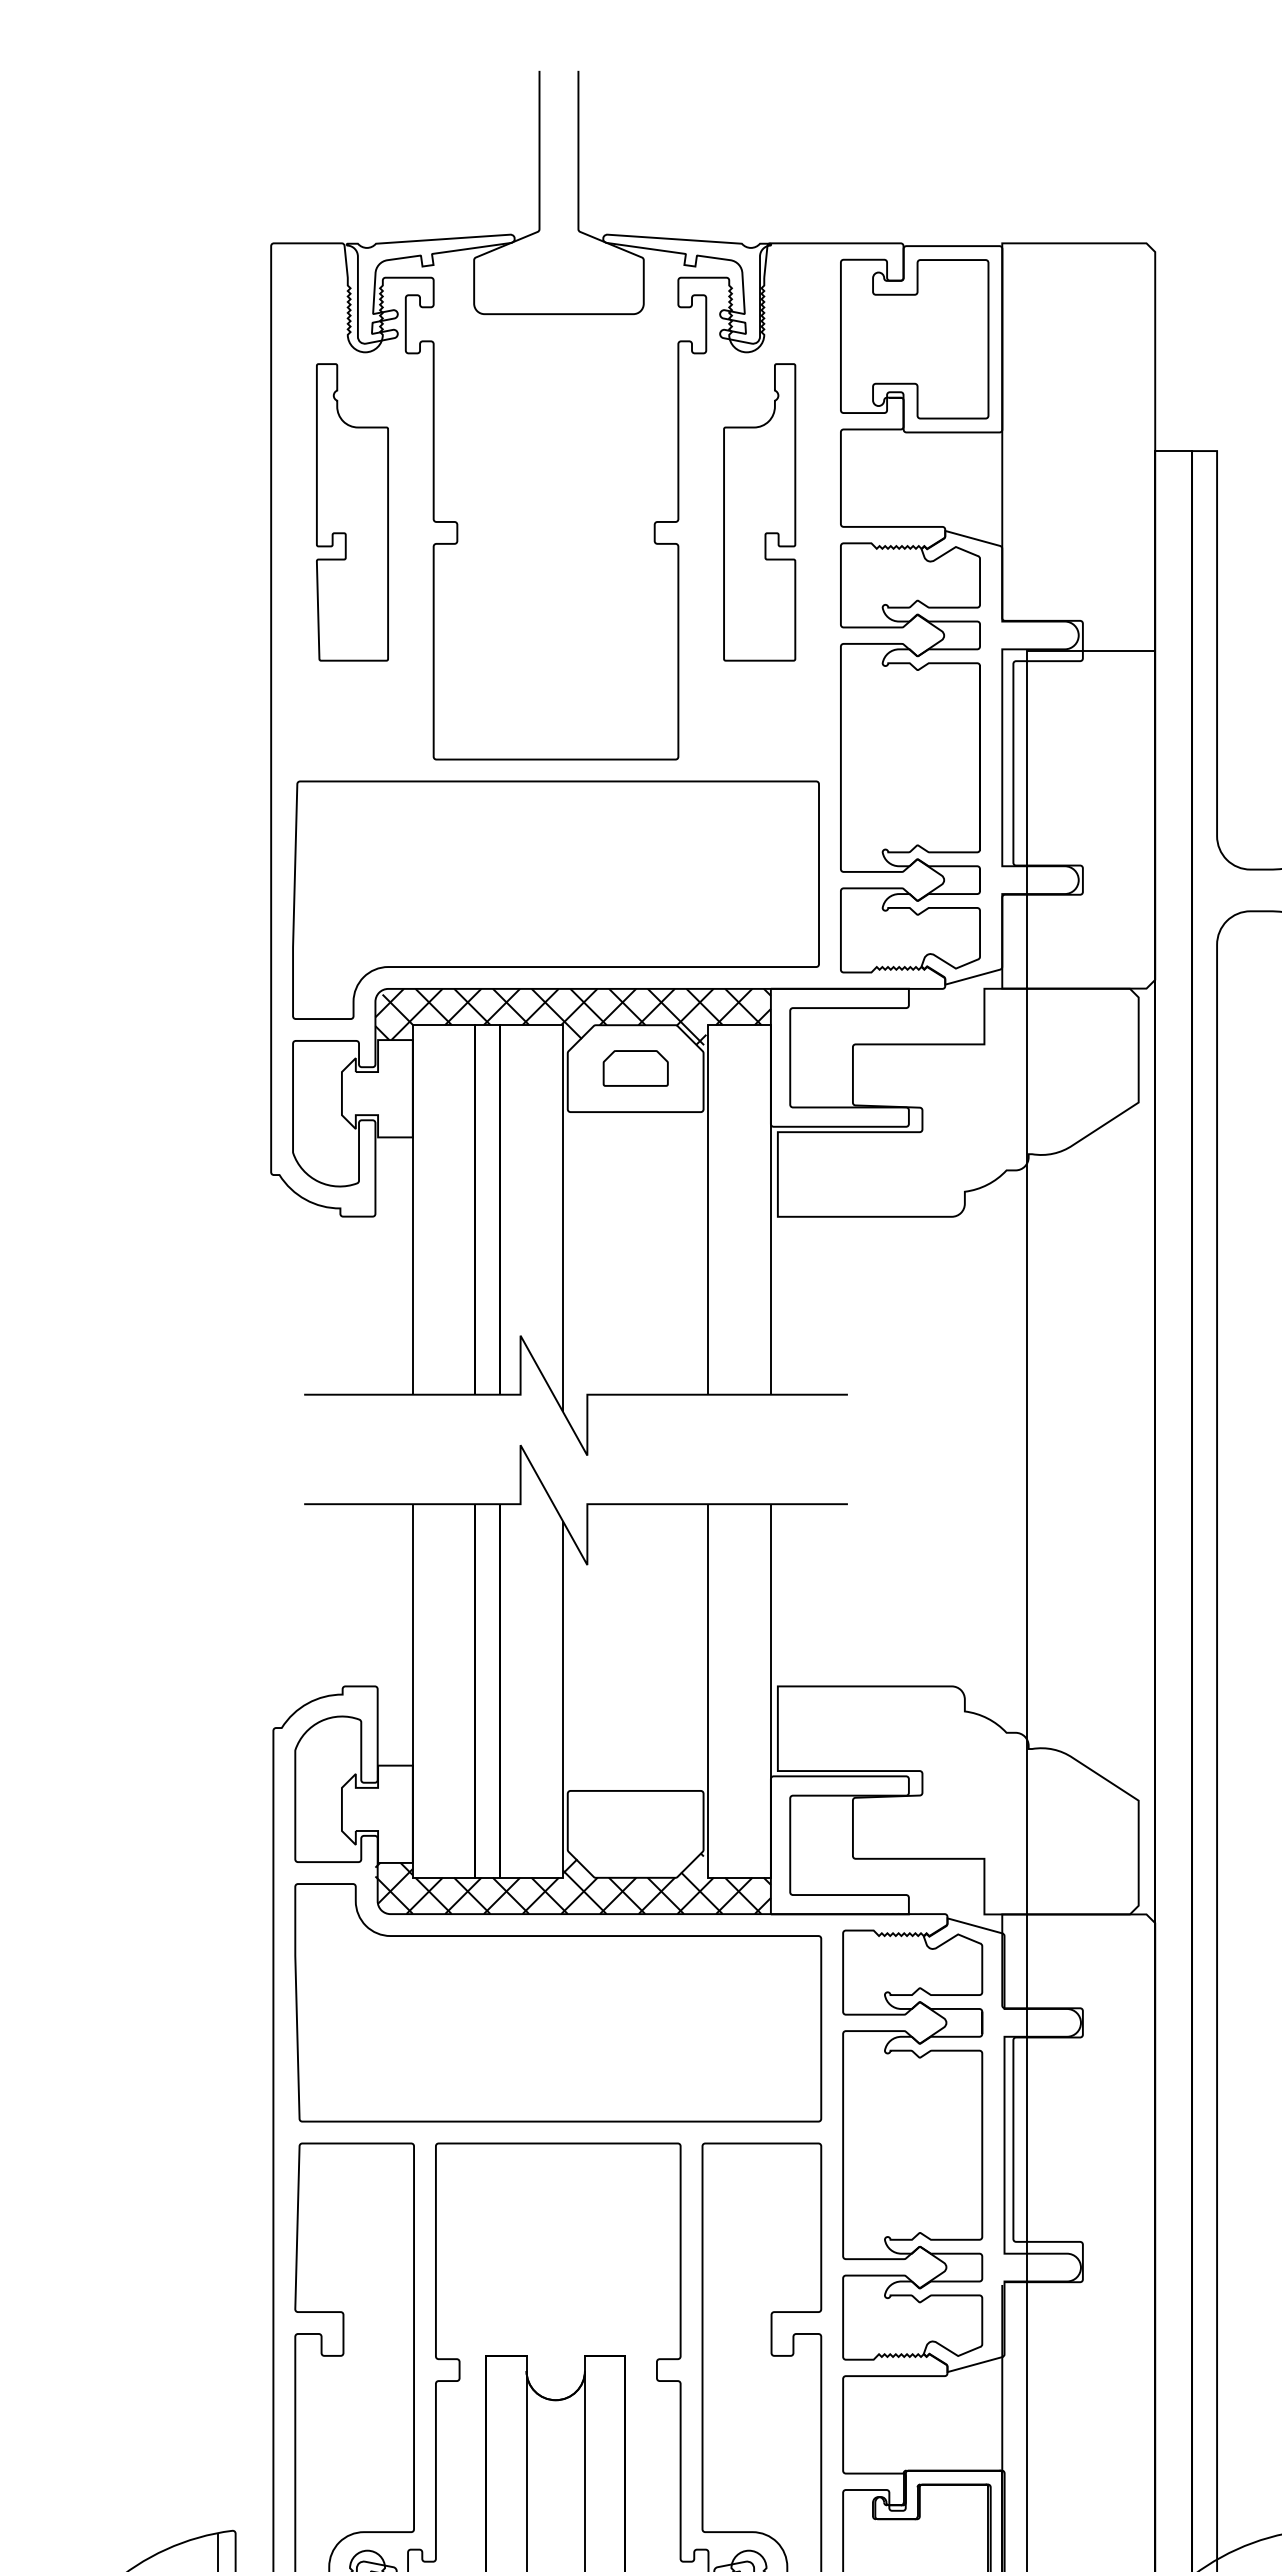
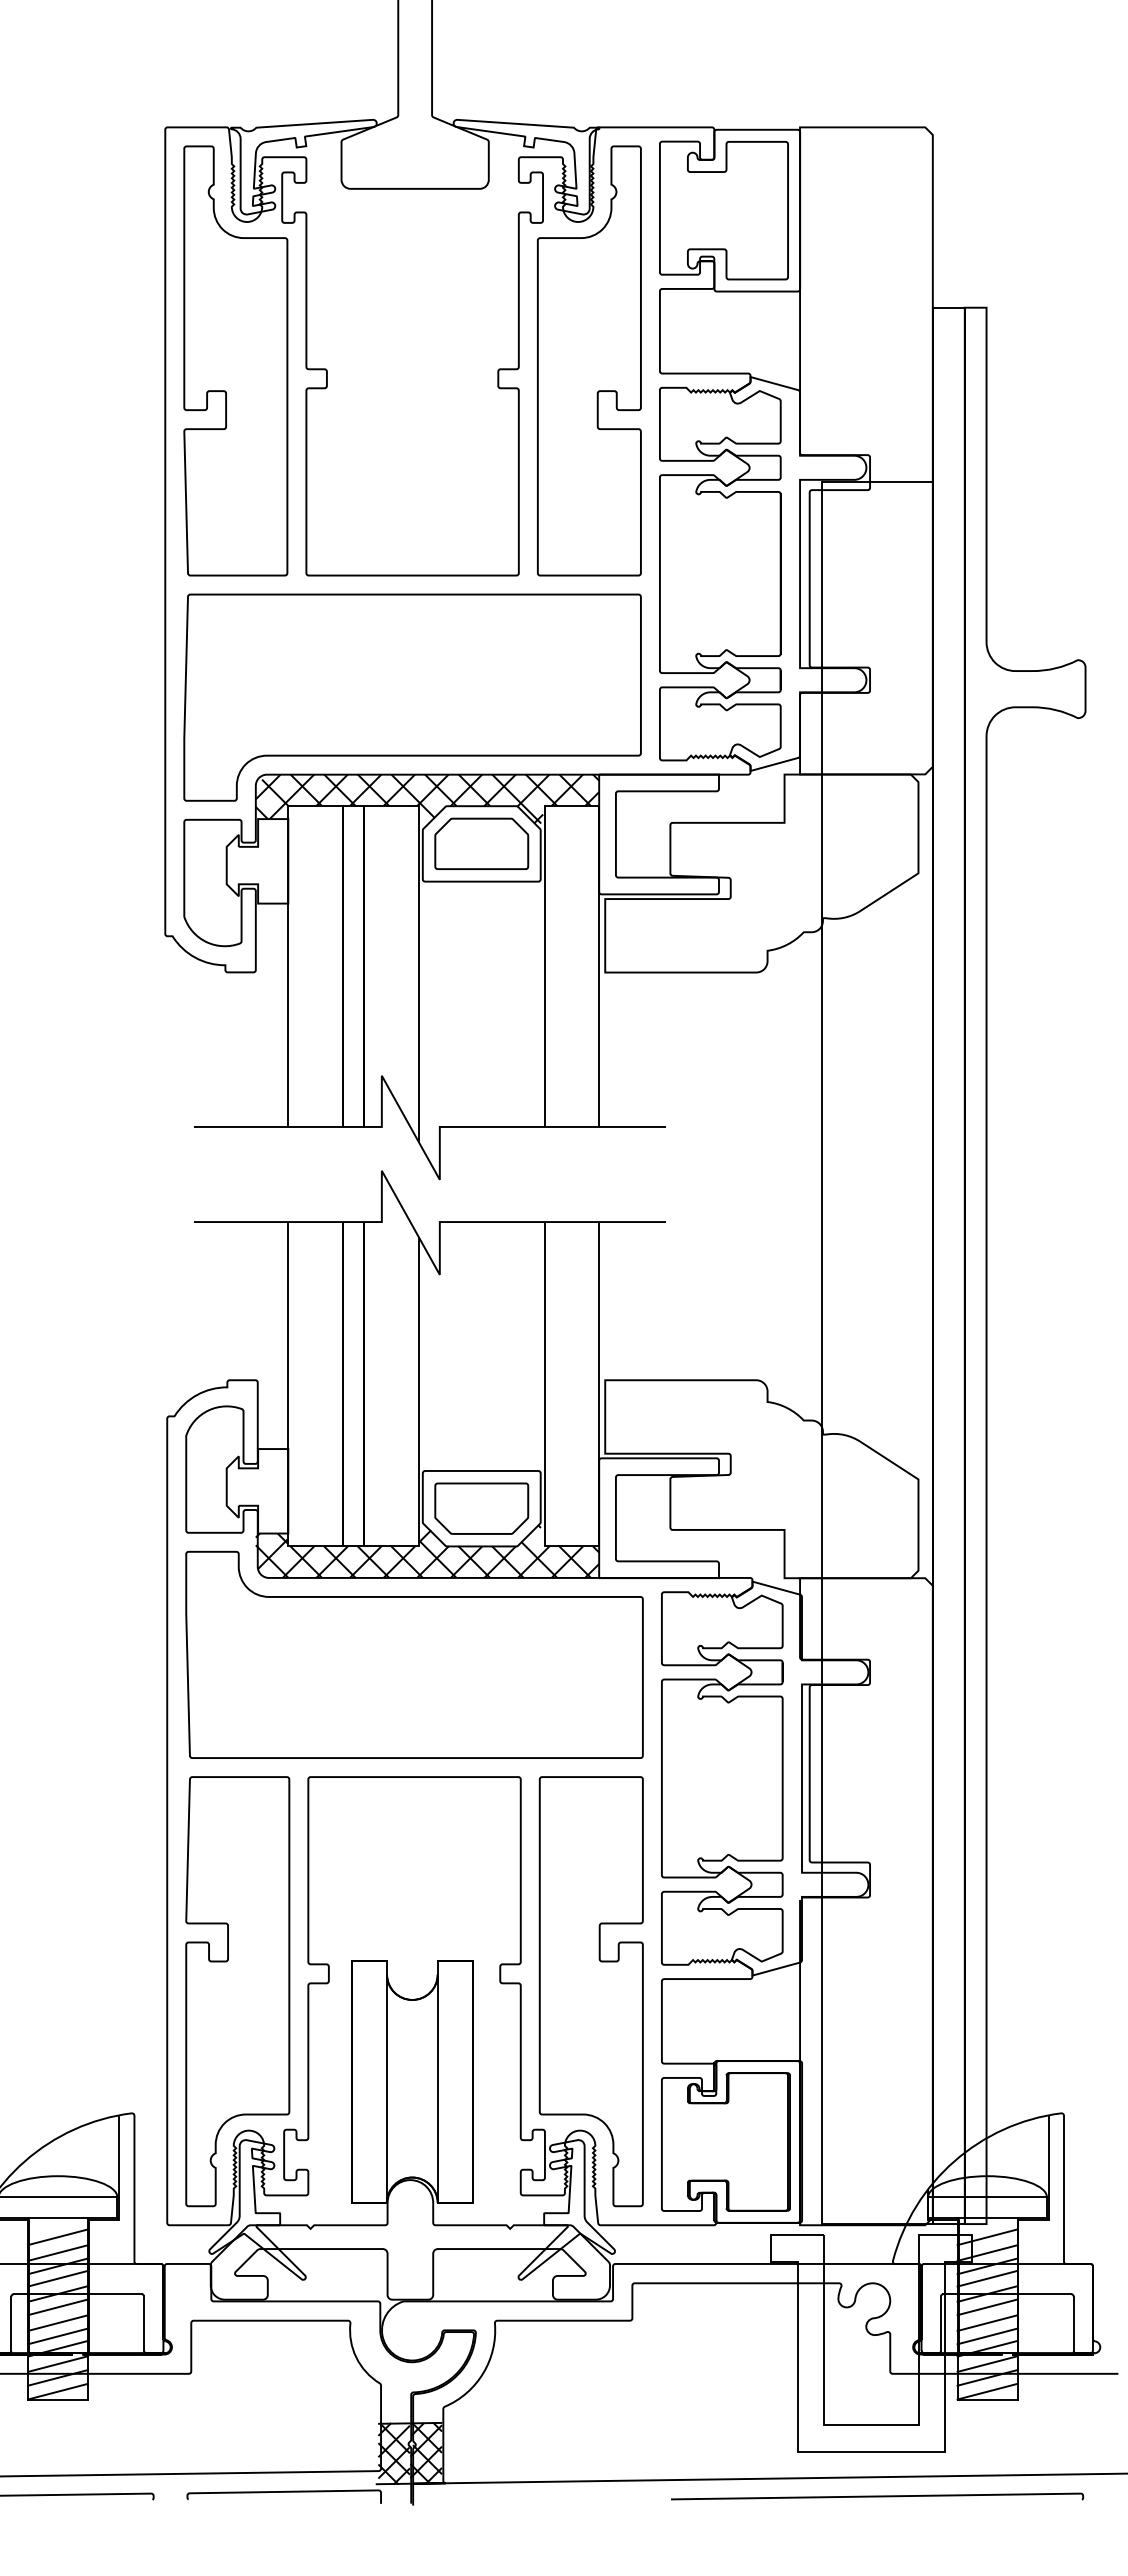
part: (352, 511) -> (235, 360), size x1.67
part: (759, 511) -> (589, 360), size x1.67
part: (635, 1068) -> (481, 843), size x1.67
part: (635, 1834) -> (481, 1508), added

